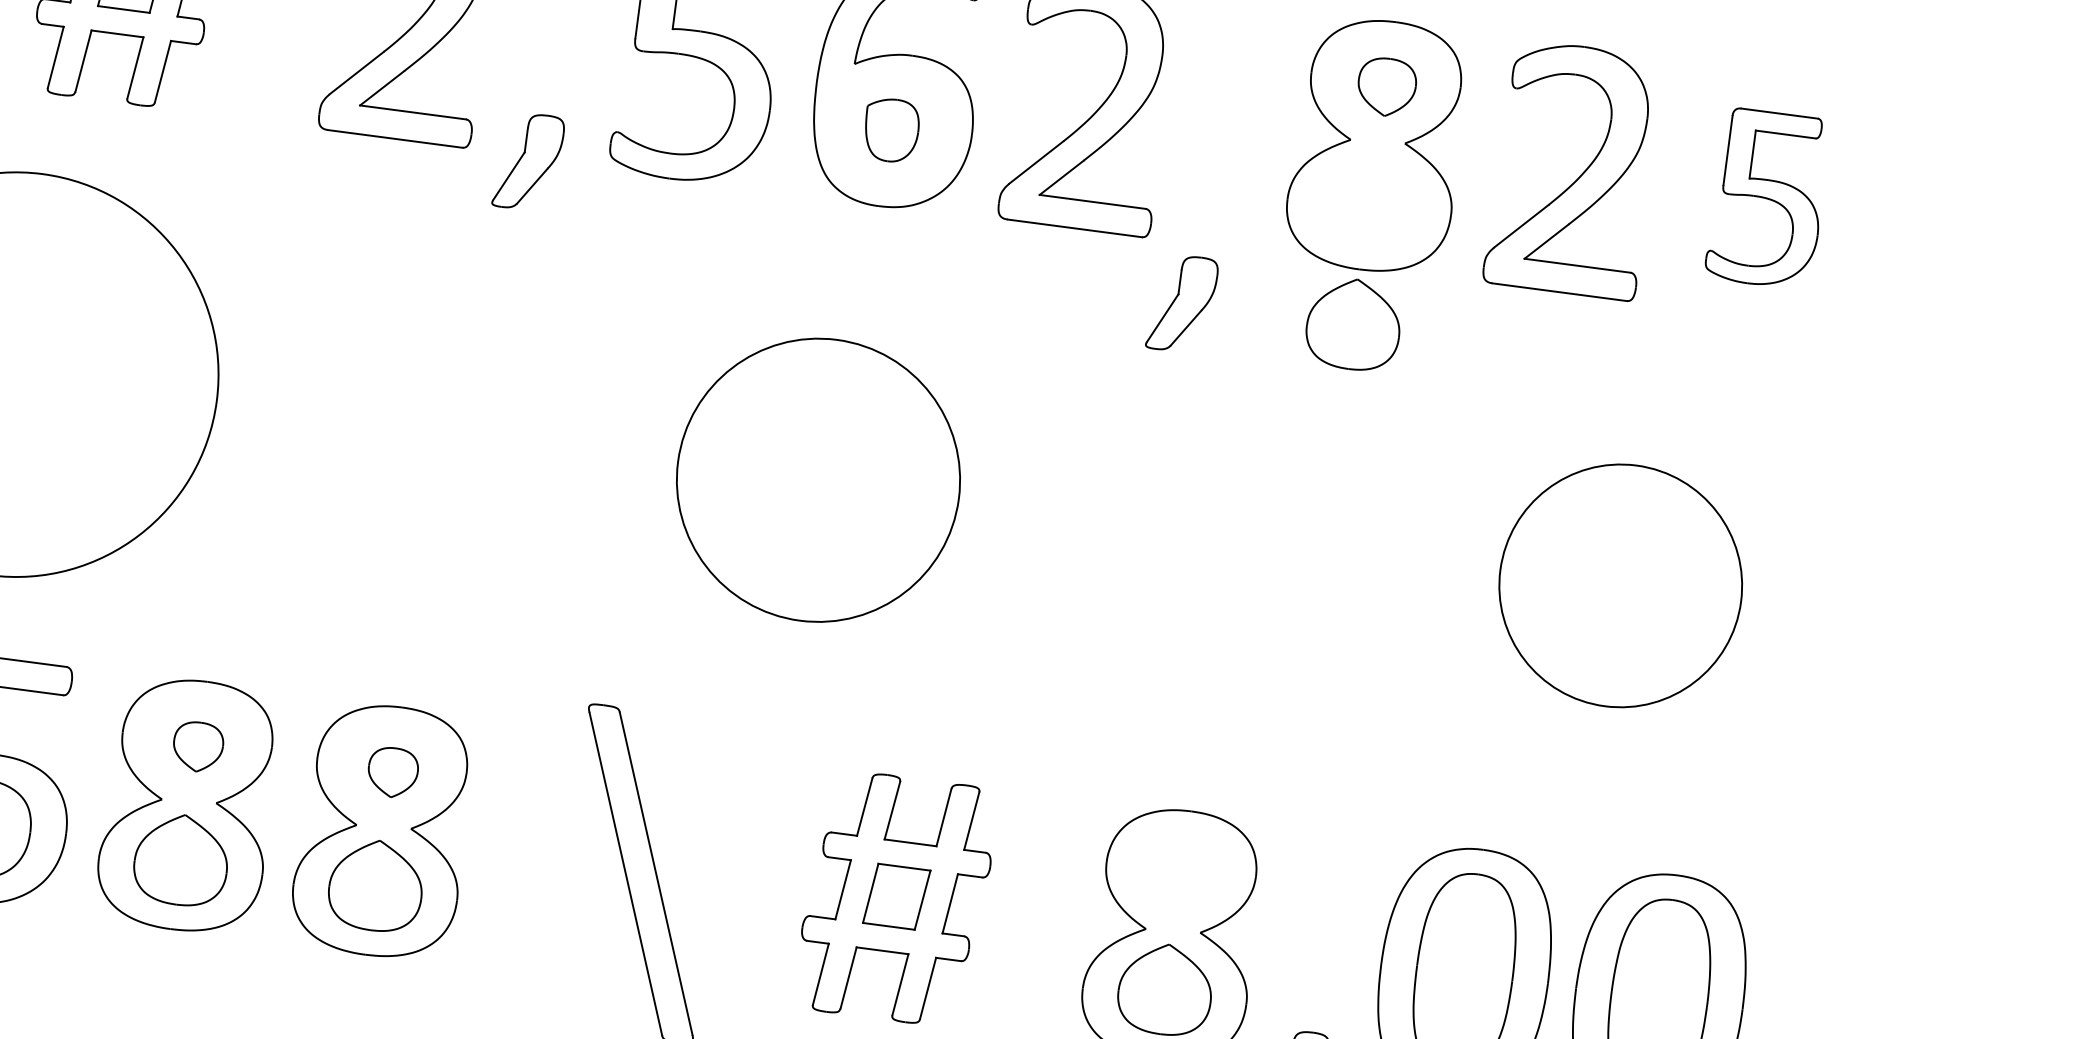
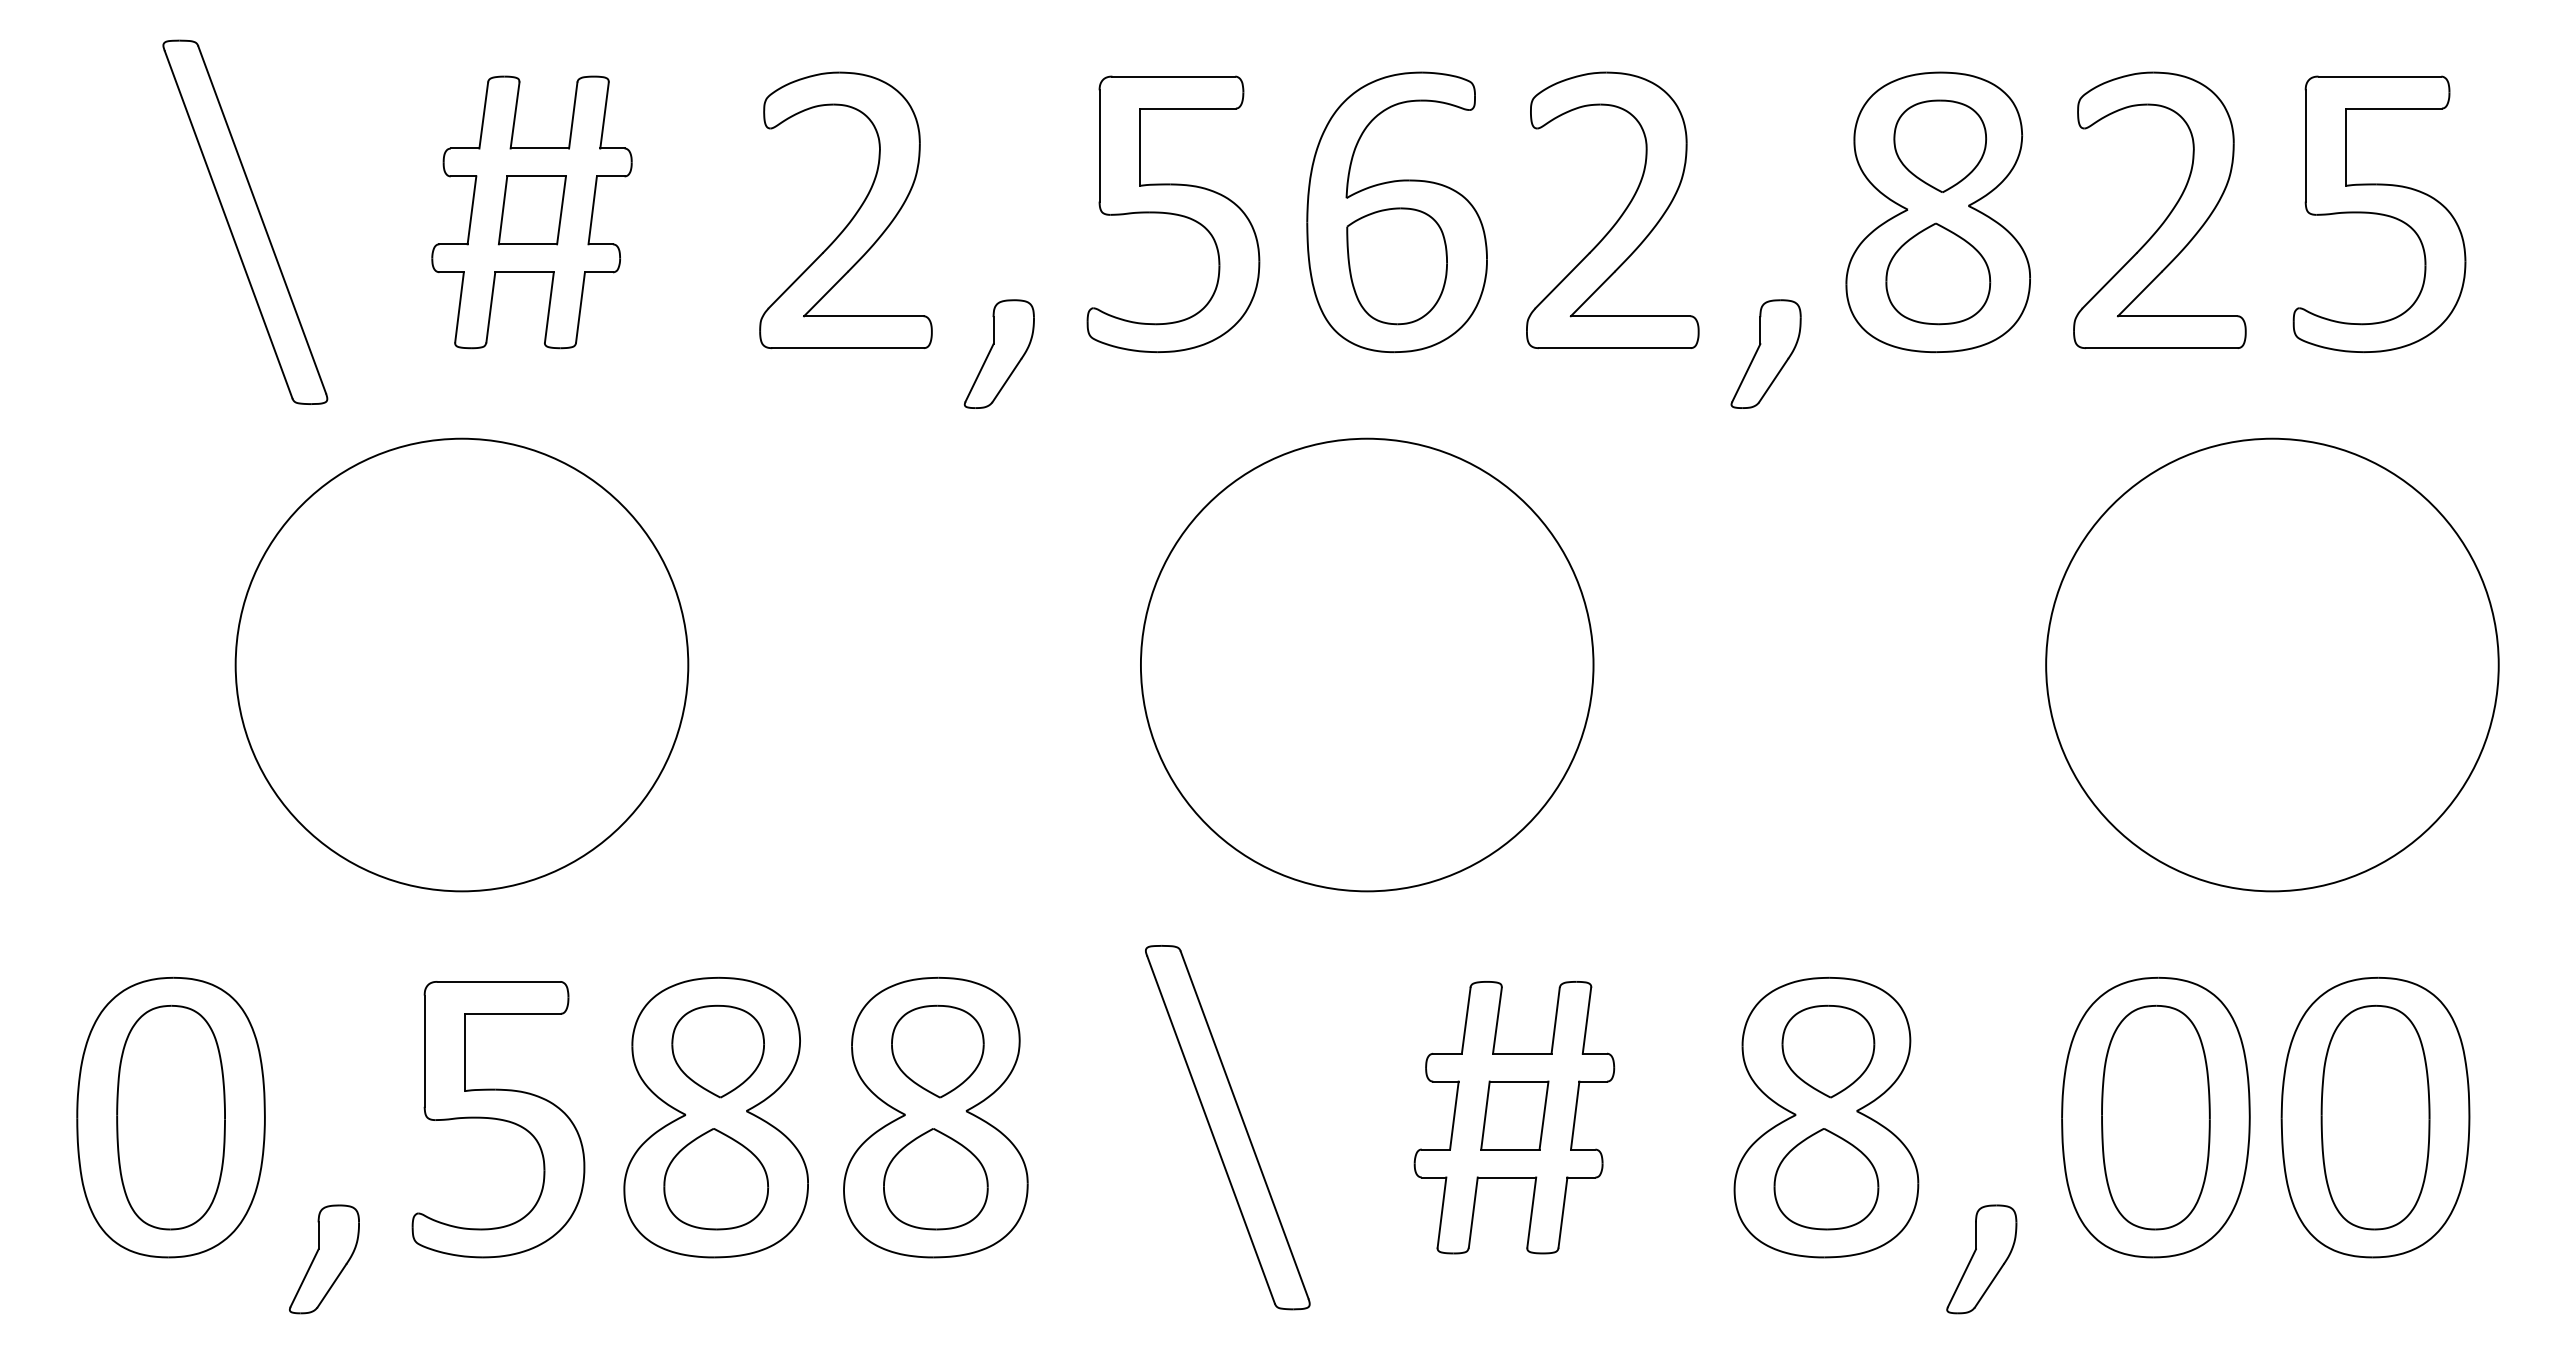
part: (1386, 86) -> (1939, 145), size x1.43
part: (890, 130) -> (1396, 266), size x1.67
part: (1768, 199) -> (2379, 214), size x1.43
part: (1181, 303) -> (1765, 353), moved
part: (1354, 324) -> (1938, 273), moved
circle: (817, 479) -> (1366, 664), size x1.43
circle: (1620, 585) -> (2272, 664), size x1.67
part: (197, 746) -> (717, 1051), size x1.67
part: (392, 772) -> (937, 1051), size x1.67
part: (1182, 876) -> (1828, 1051), added

